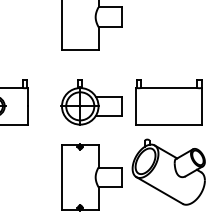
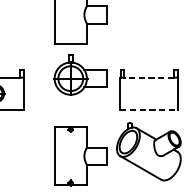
line: (168, 88) -> (148, 77), solid -> dashed
part: (91, 102) -> (80, 75), moved
line: (169, 124) -> (149, 109), solid -> dashed

